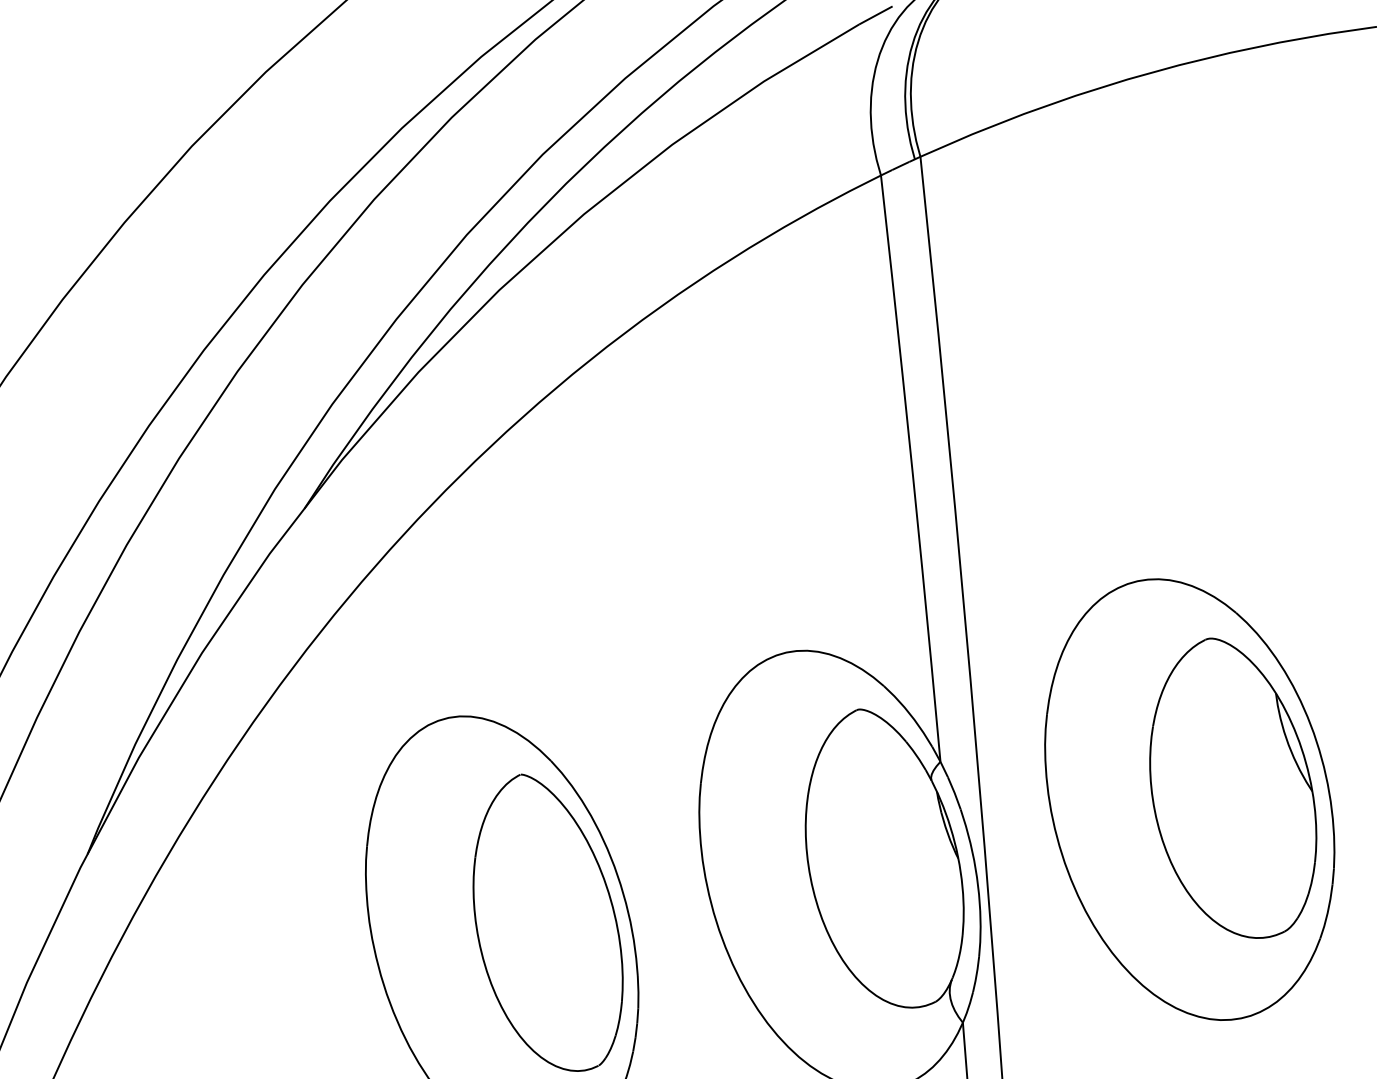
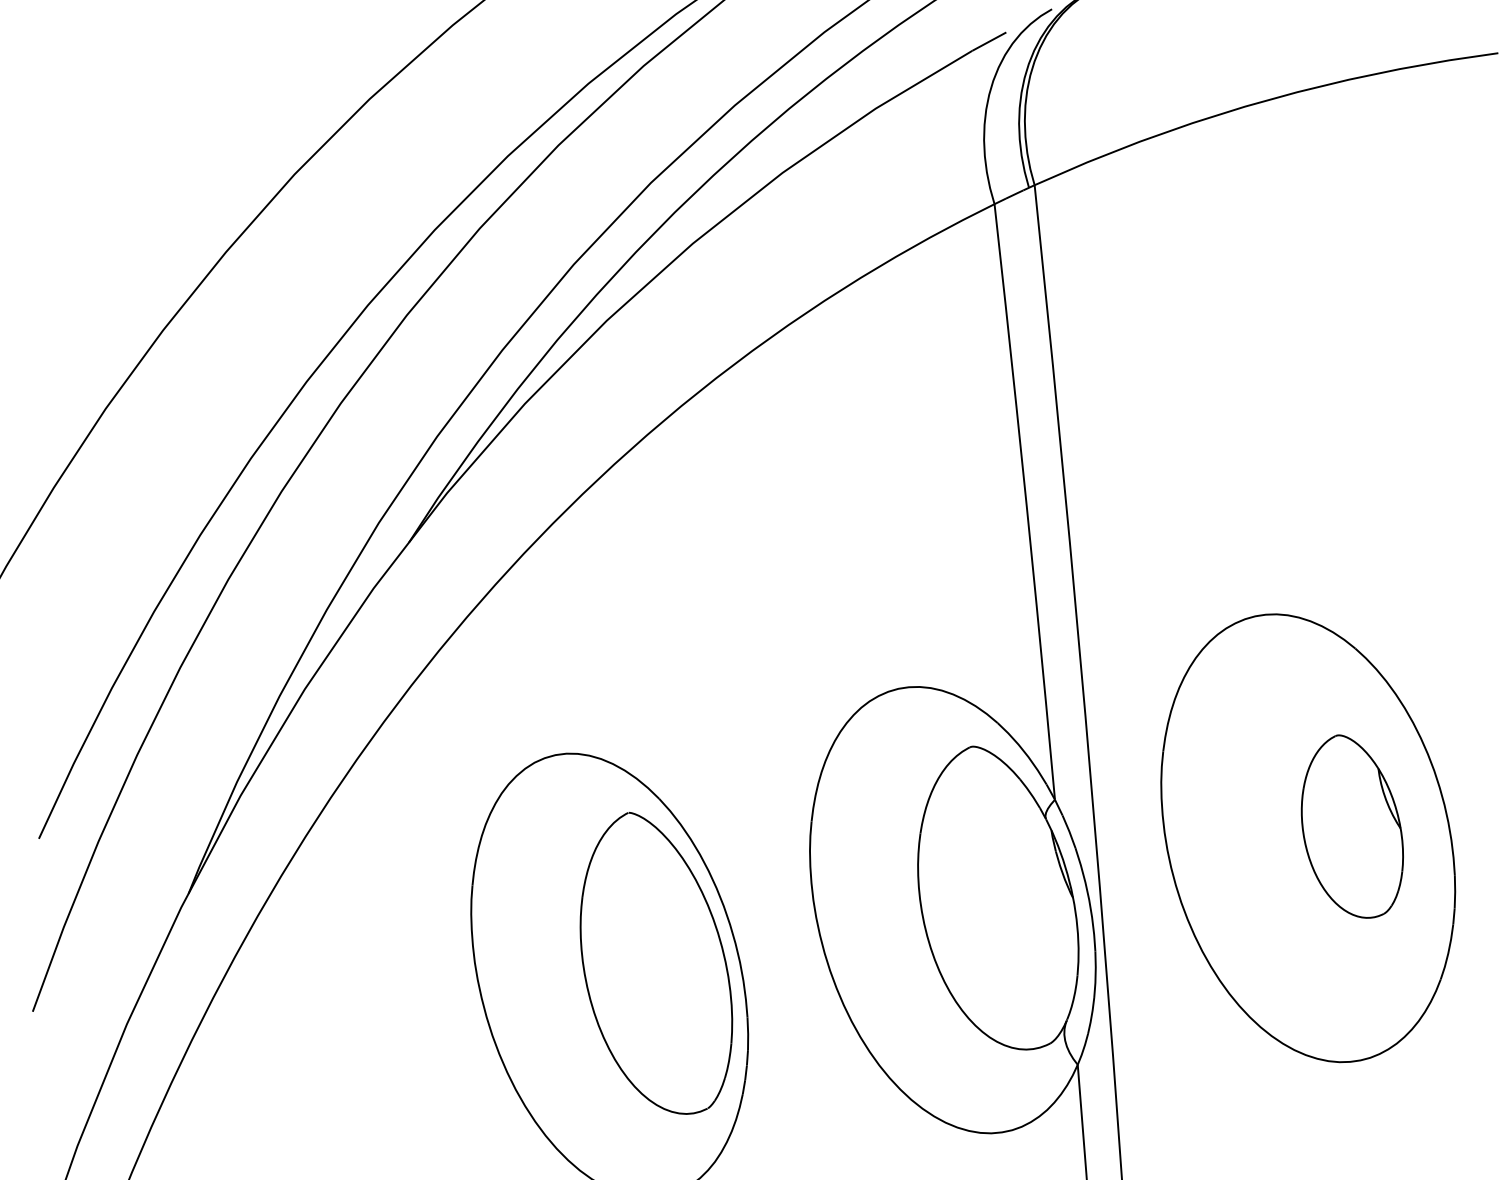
part: (1233, 788) -> (1352, 826), size x0.6

